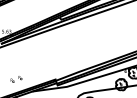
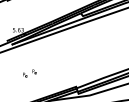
part: (16, 79) -> (29, 73), moved

